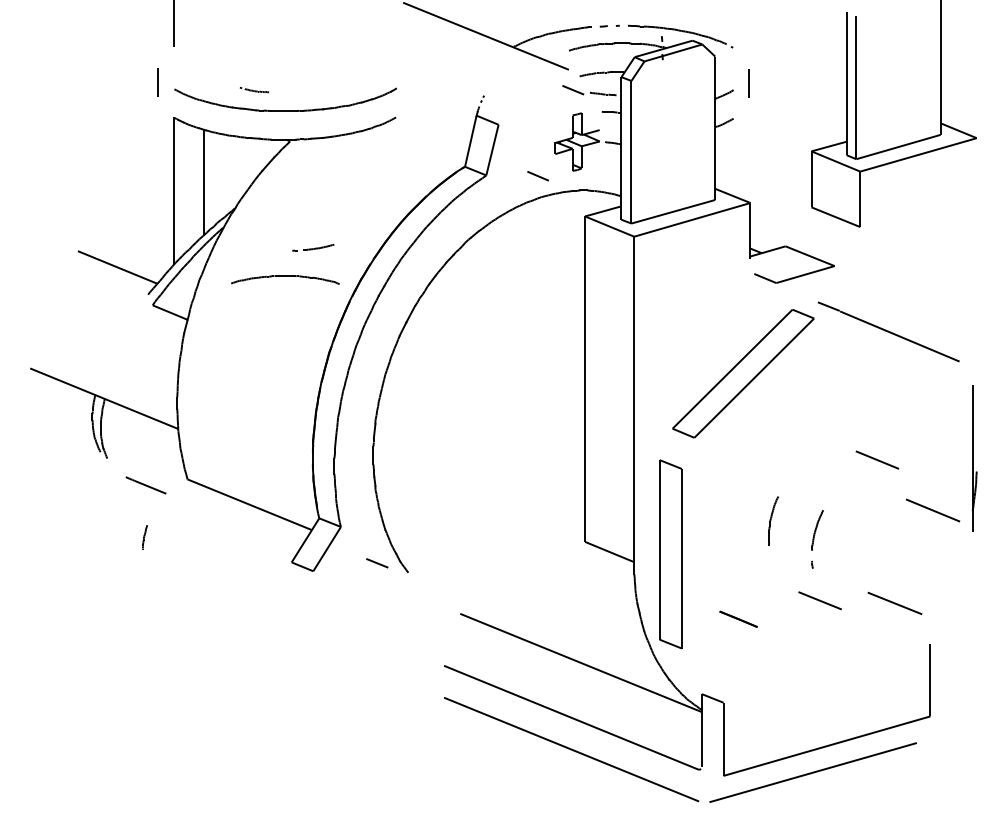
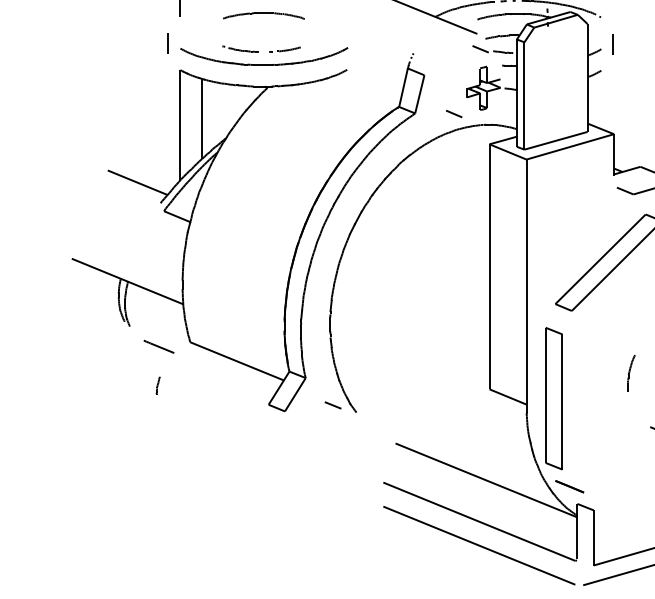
part: (254, 89) -> (240, 48), size x1.67
part: (313, 247) -> (285, 49), moved
part: (285, 279) -> (264, 15), moved
line: (738, 618) -> (569, 486), moved

